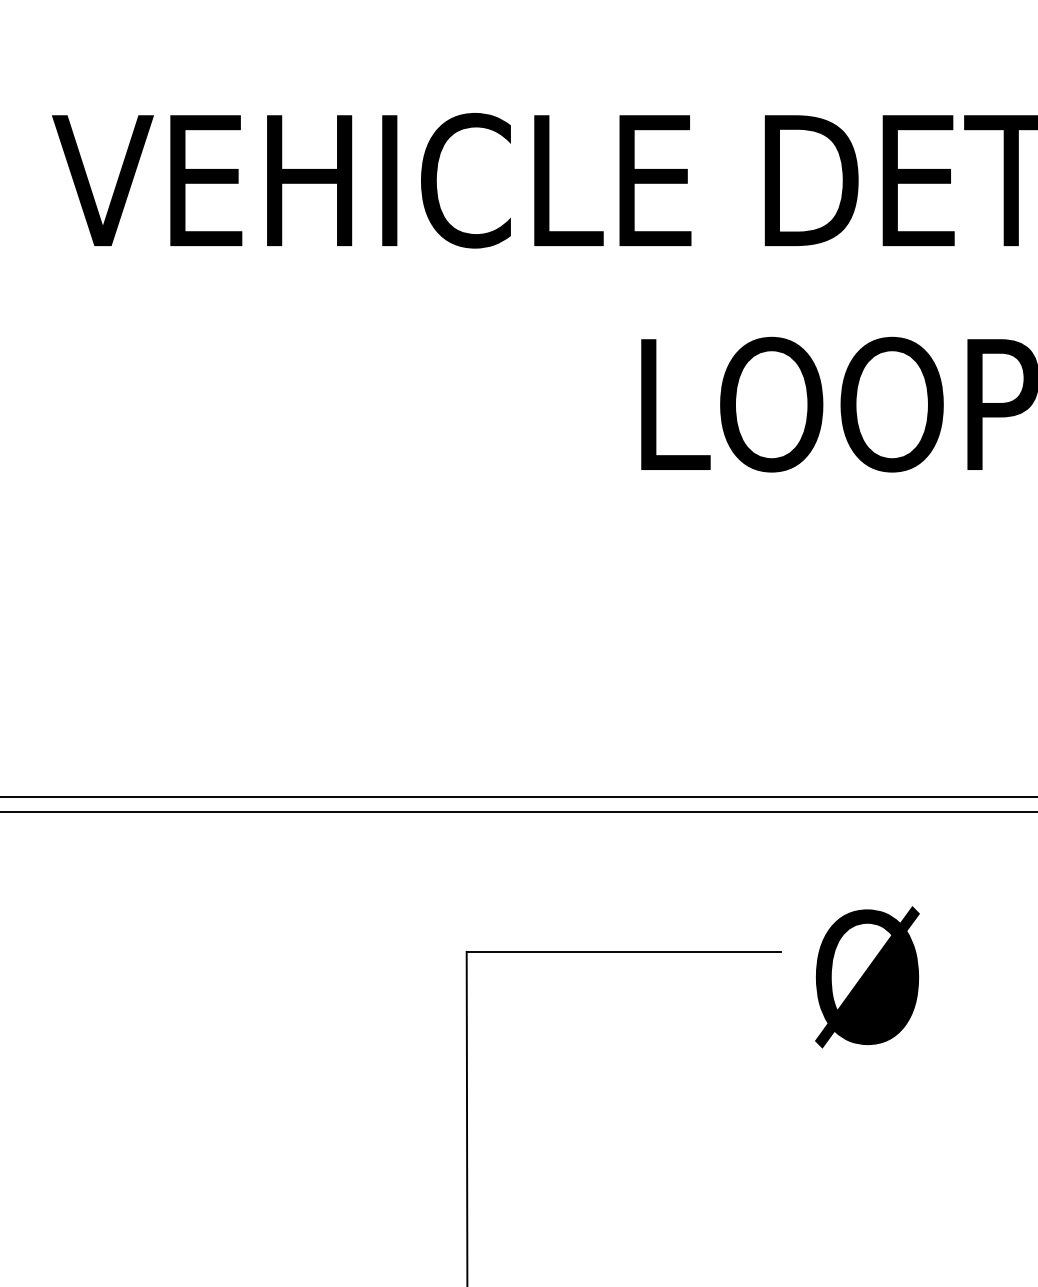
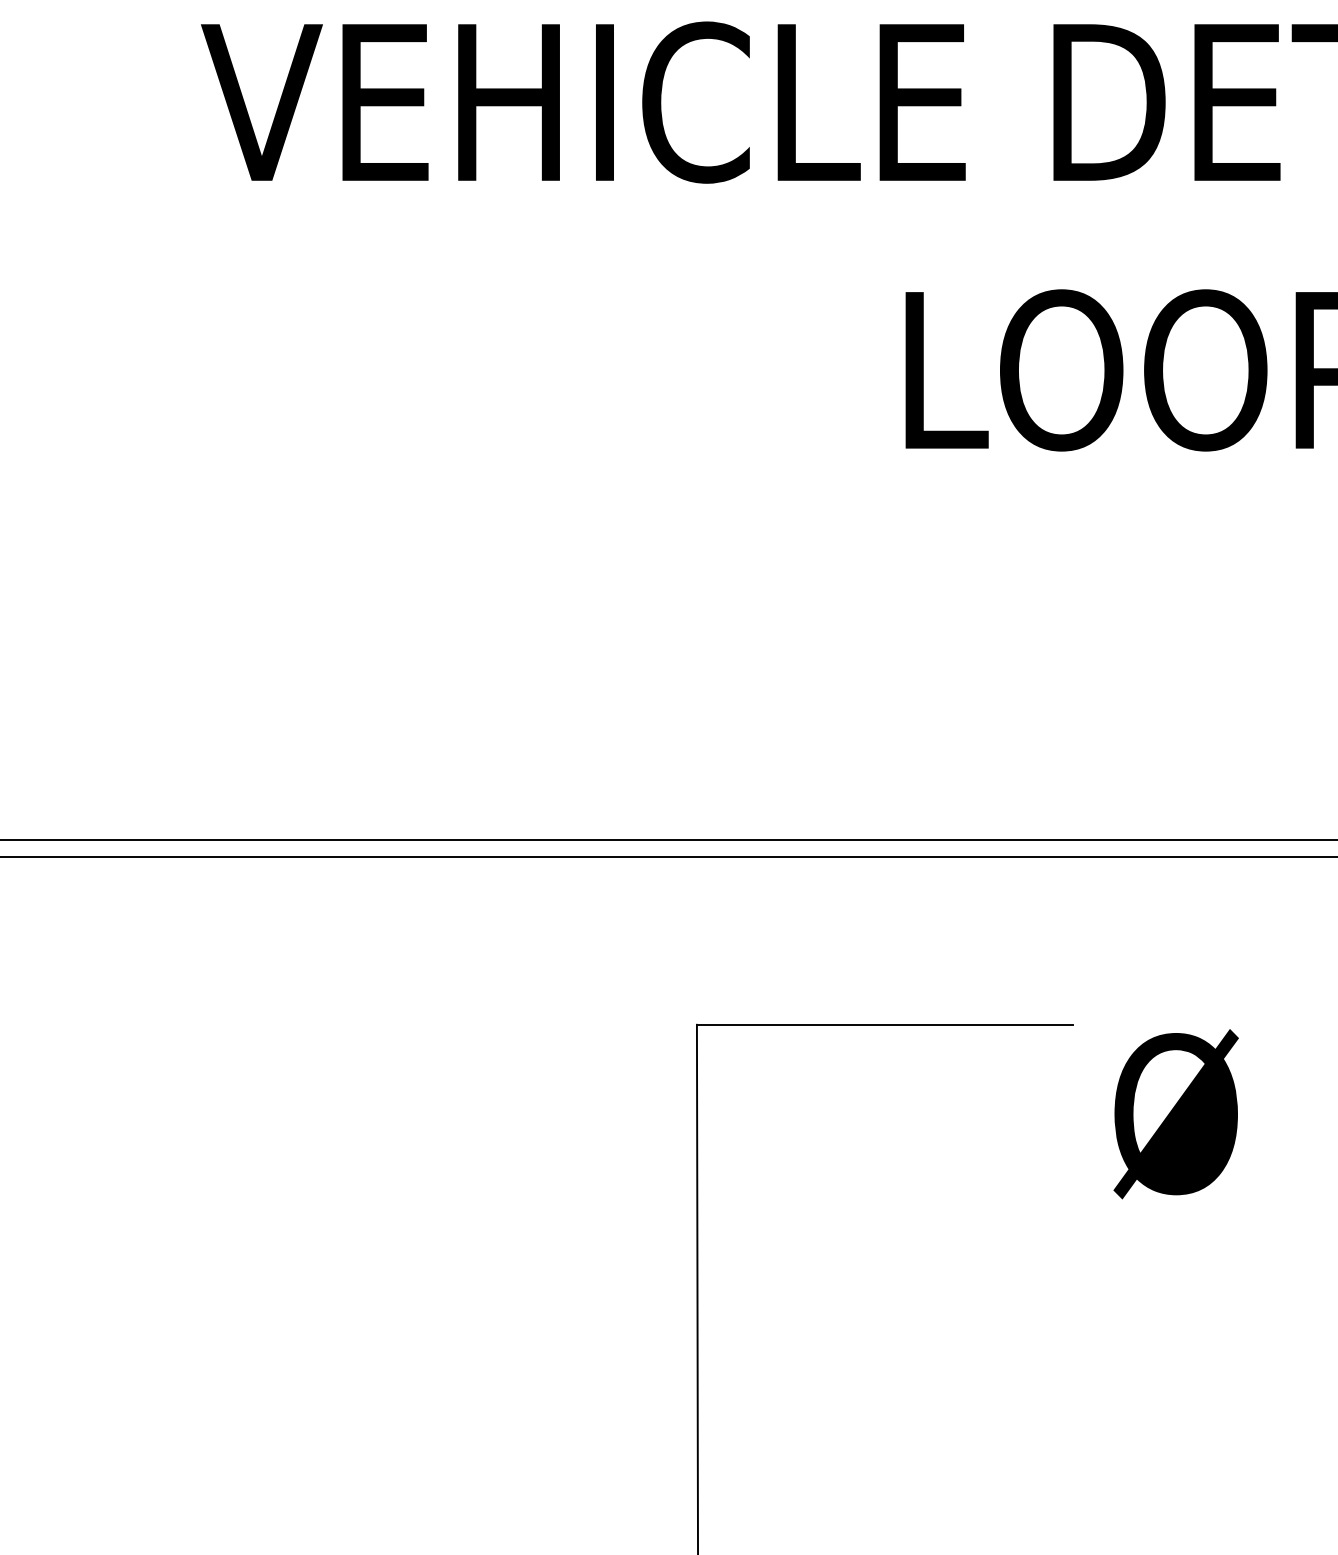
text: (866, 977) -> (1175, 1114), moved

